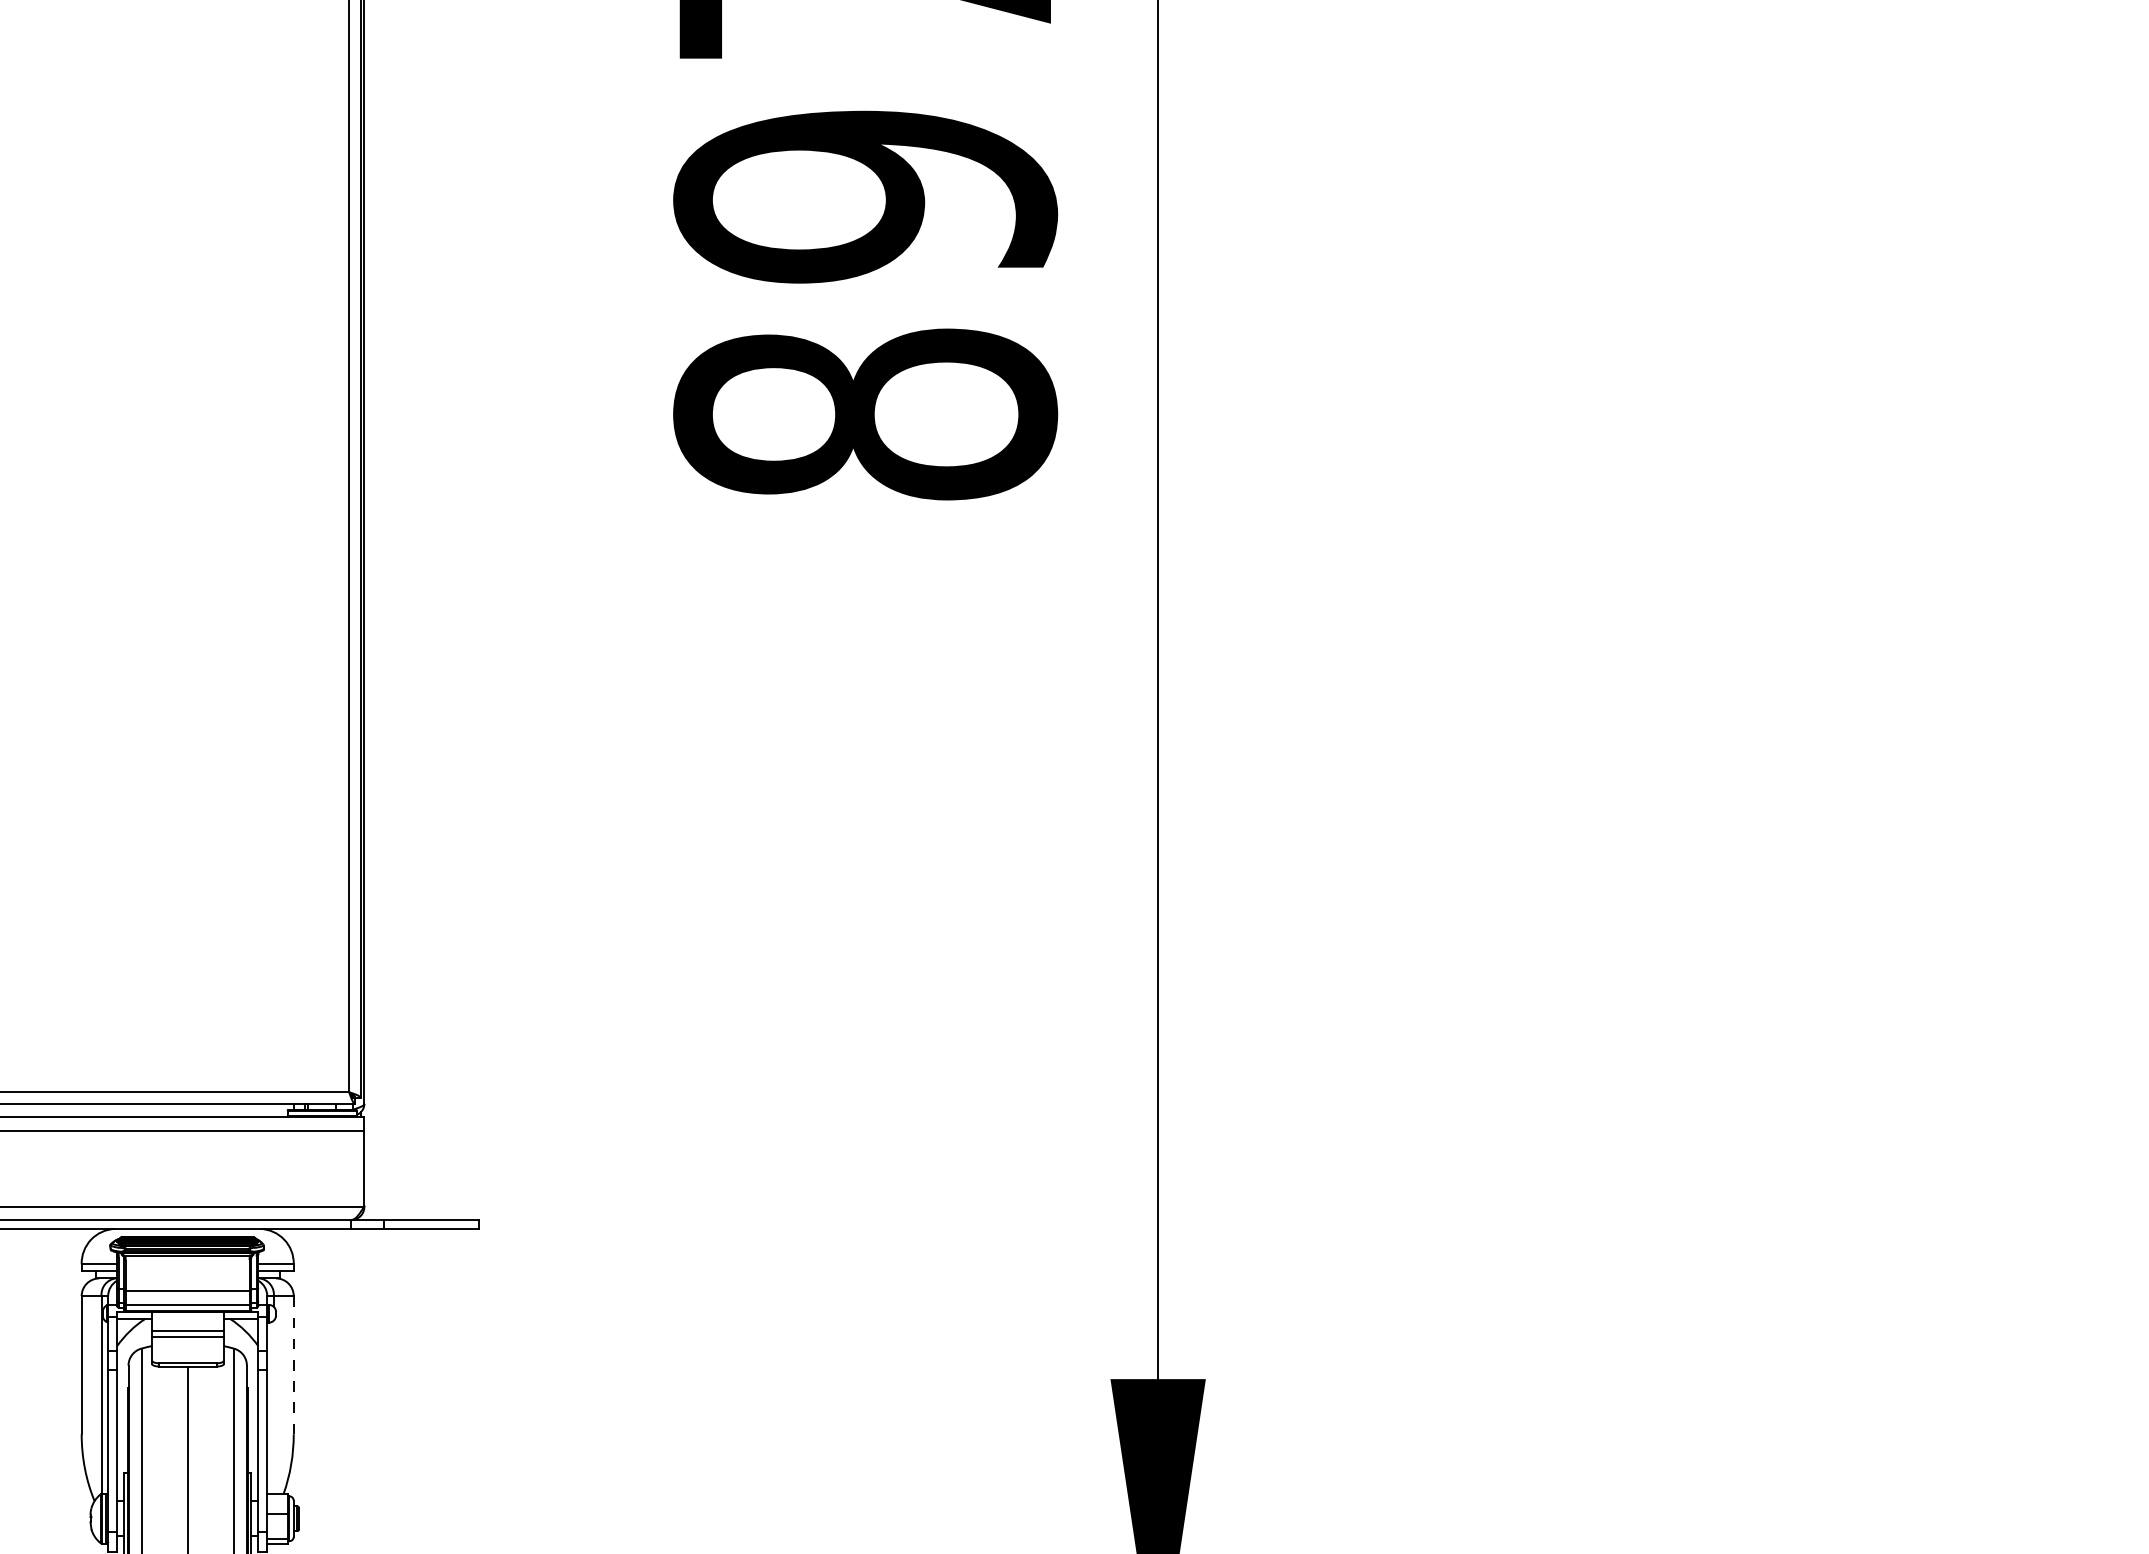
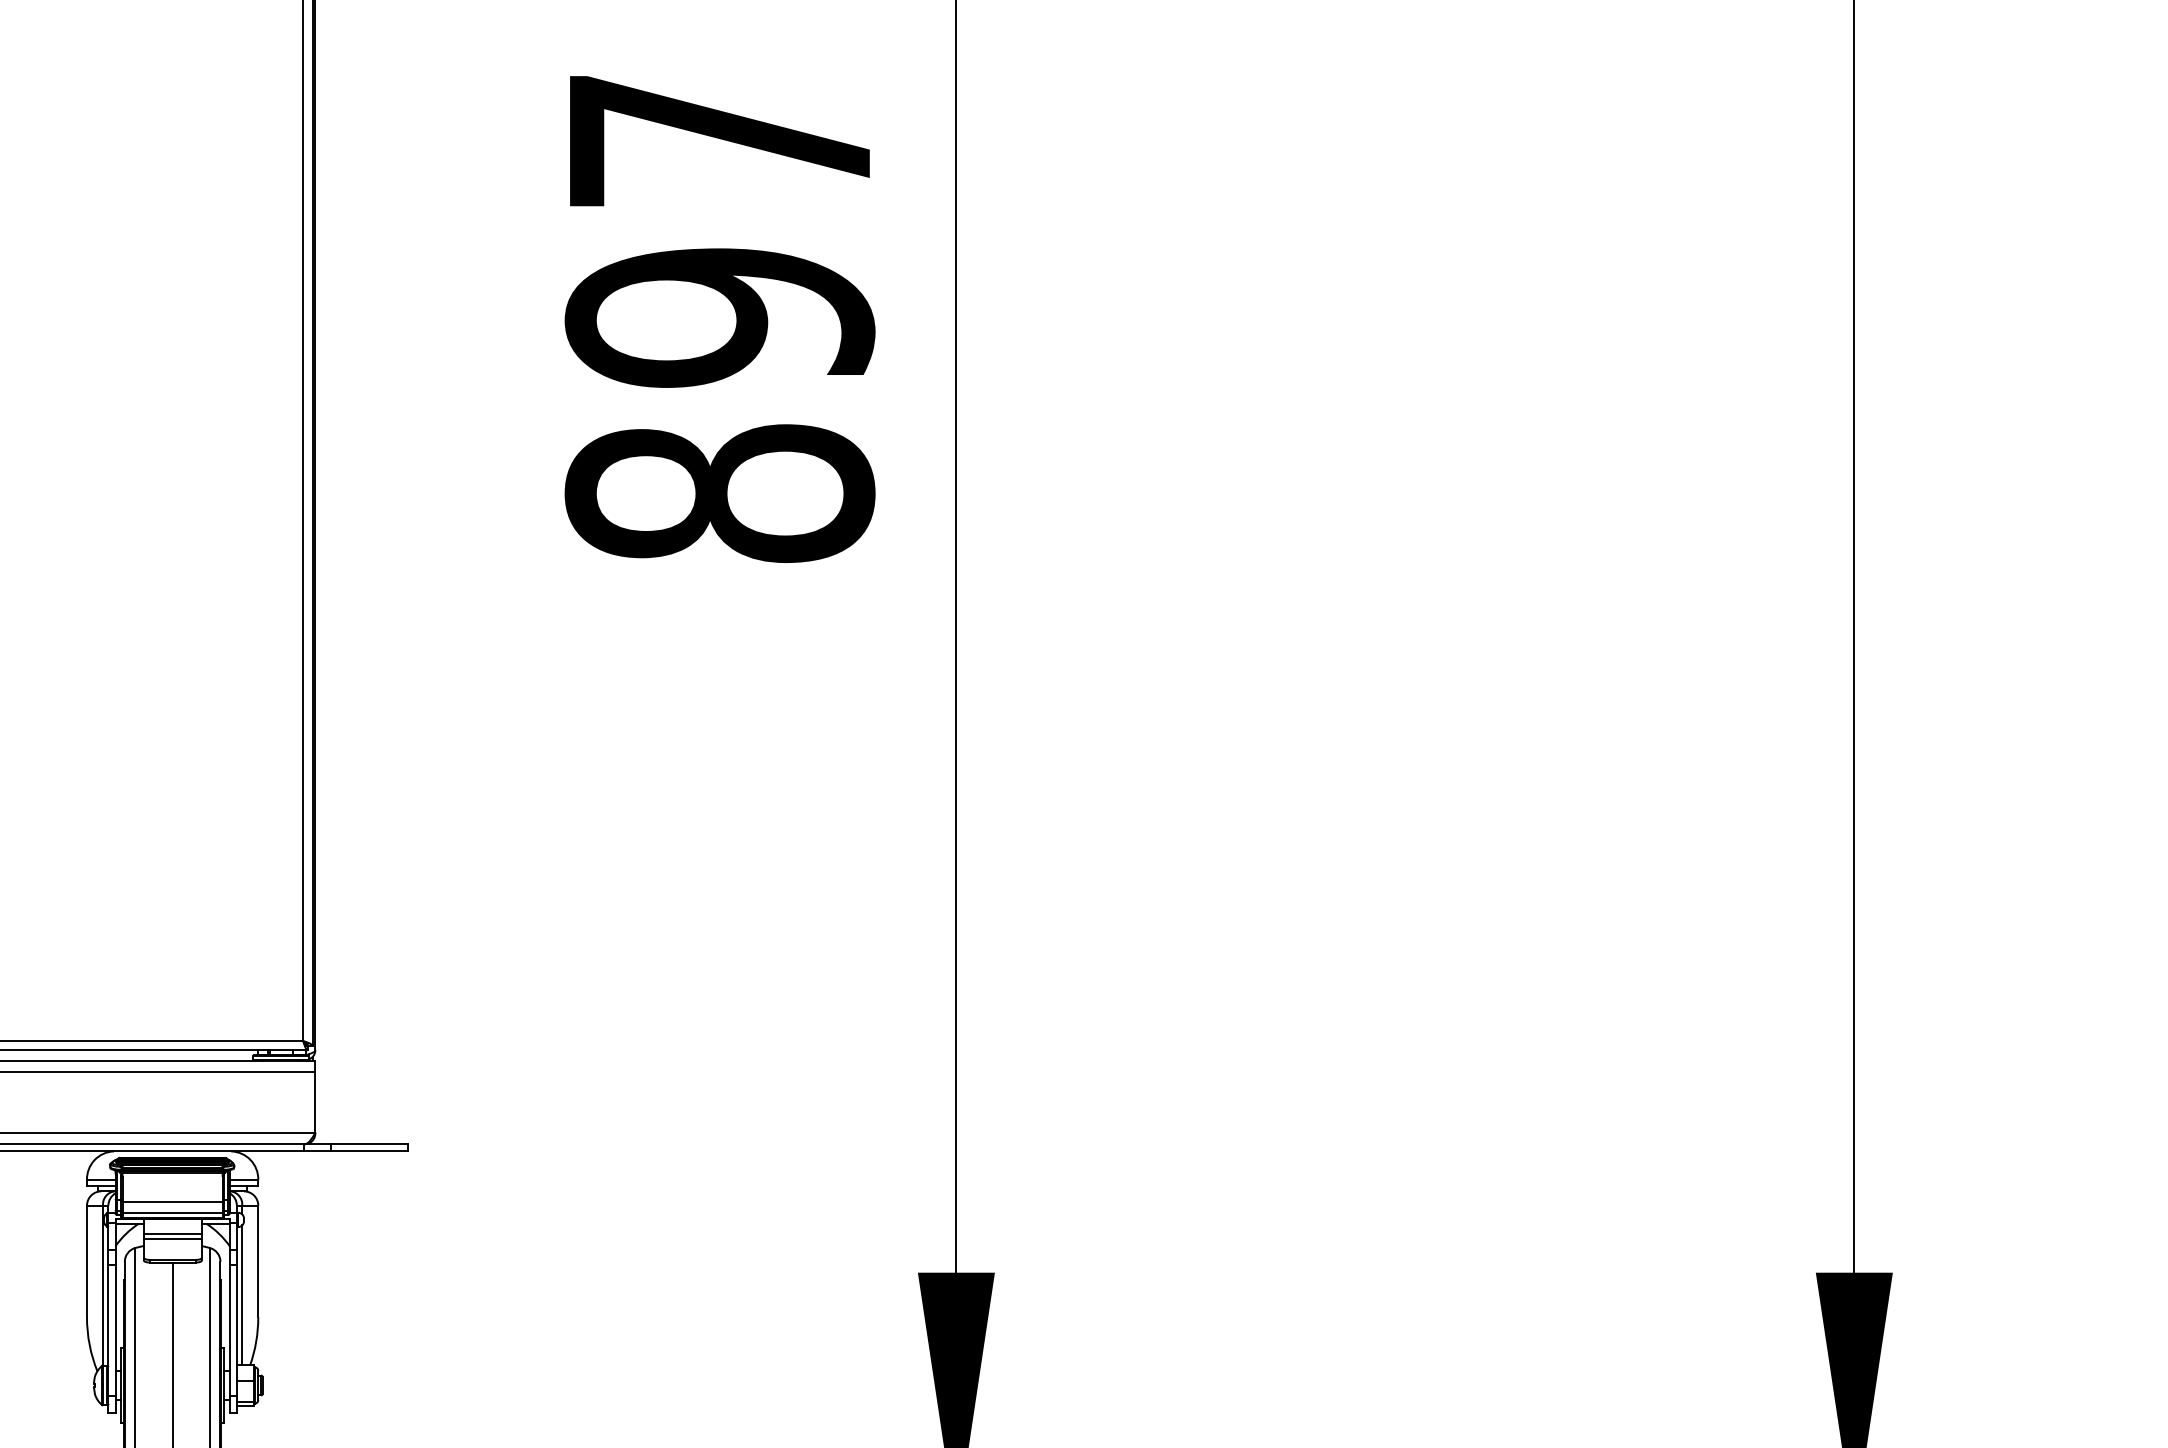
line: (294, 1365) -> (258, 1261), dashed -> solid
line: (274, 1407) -> (242, 1295), added

